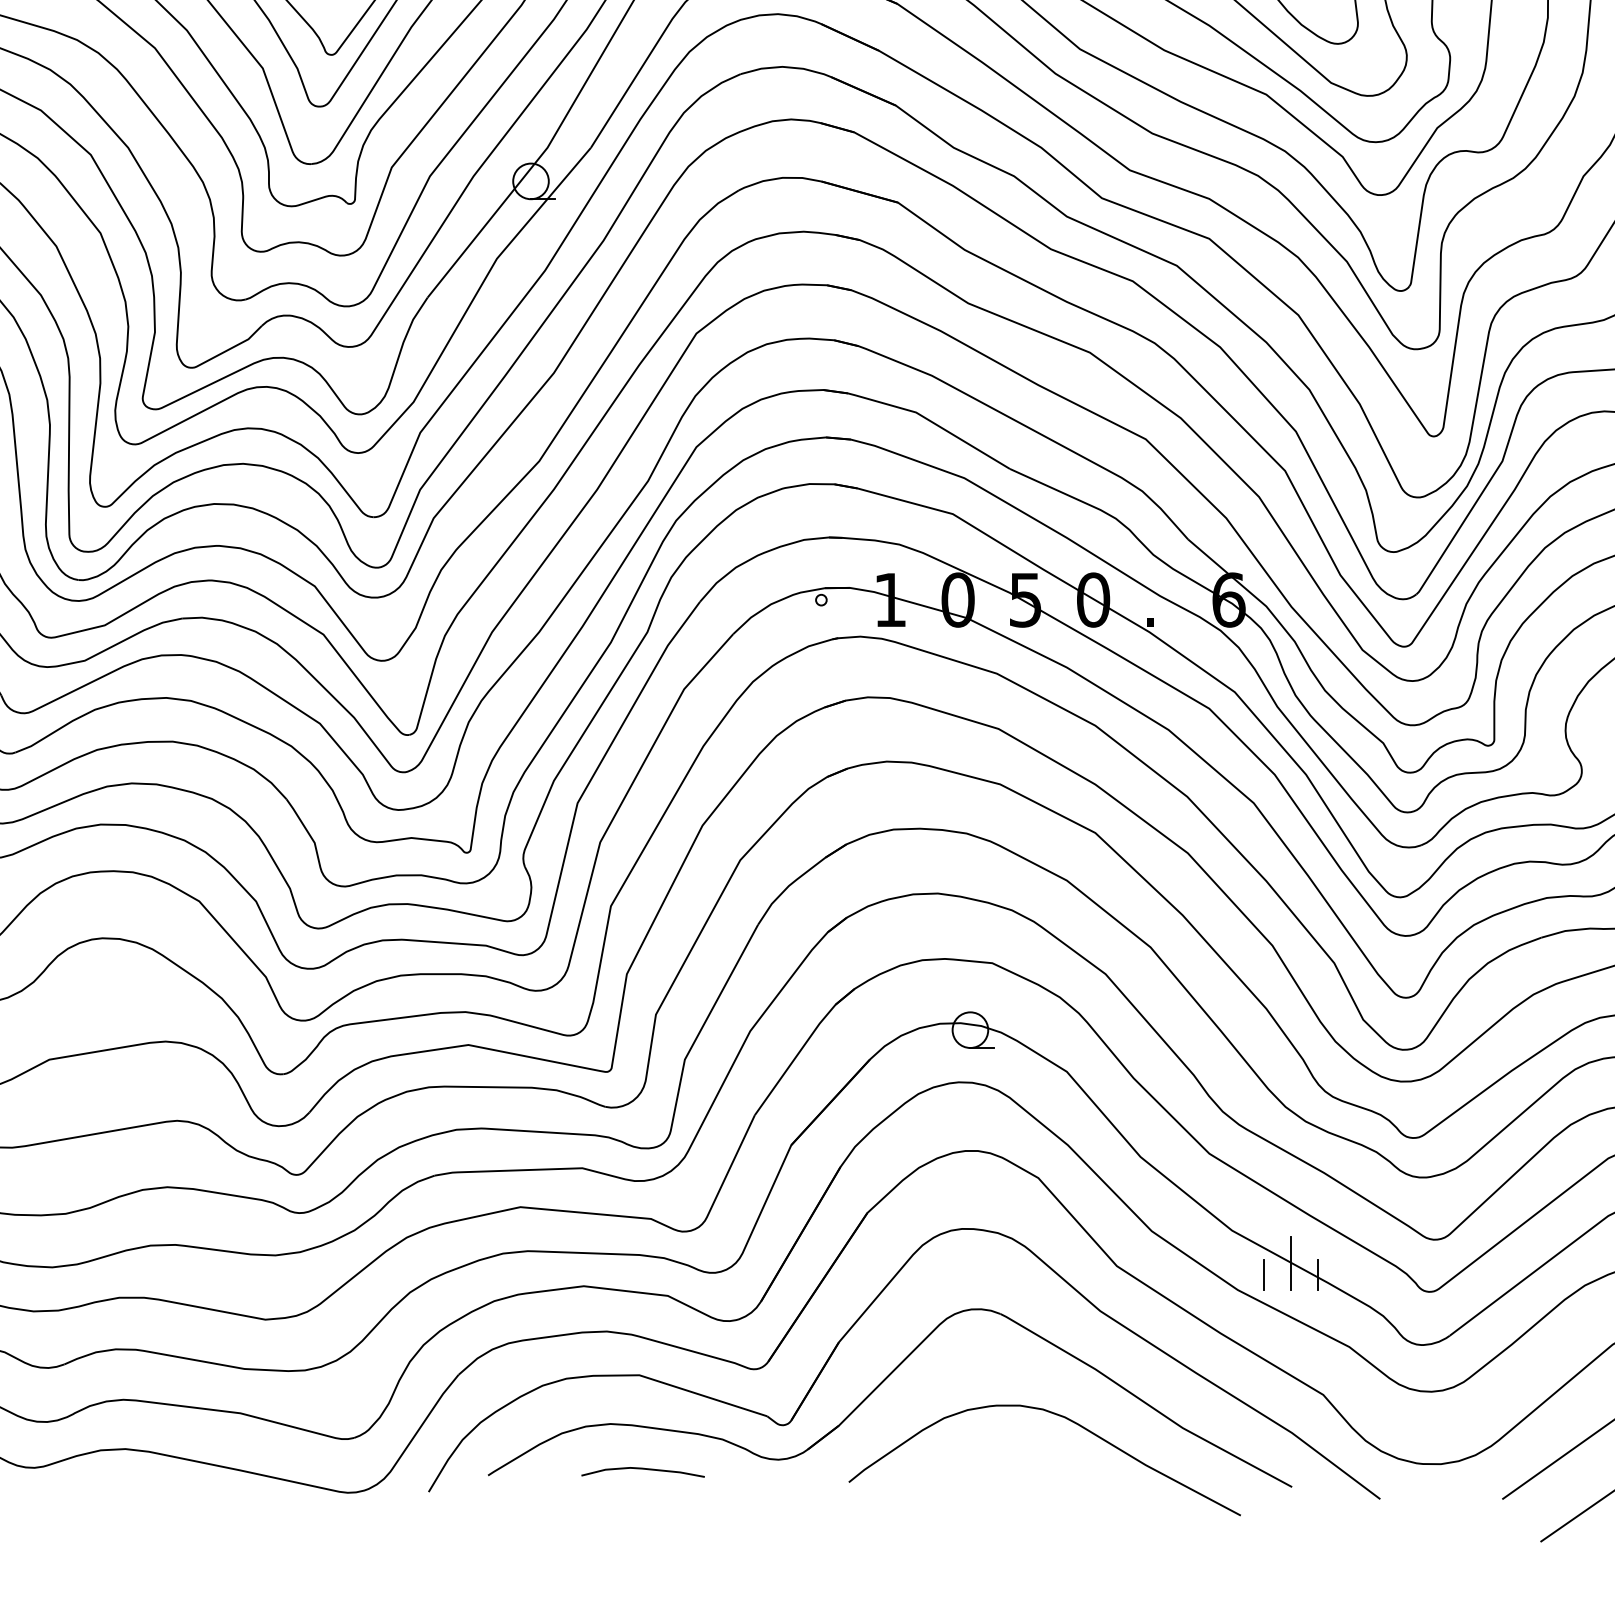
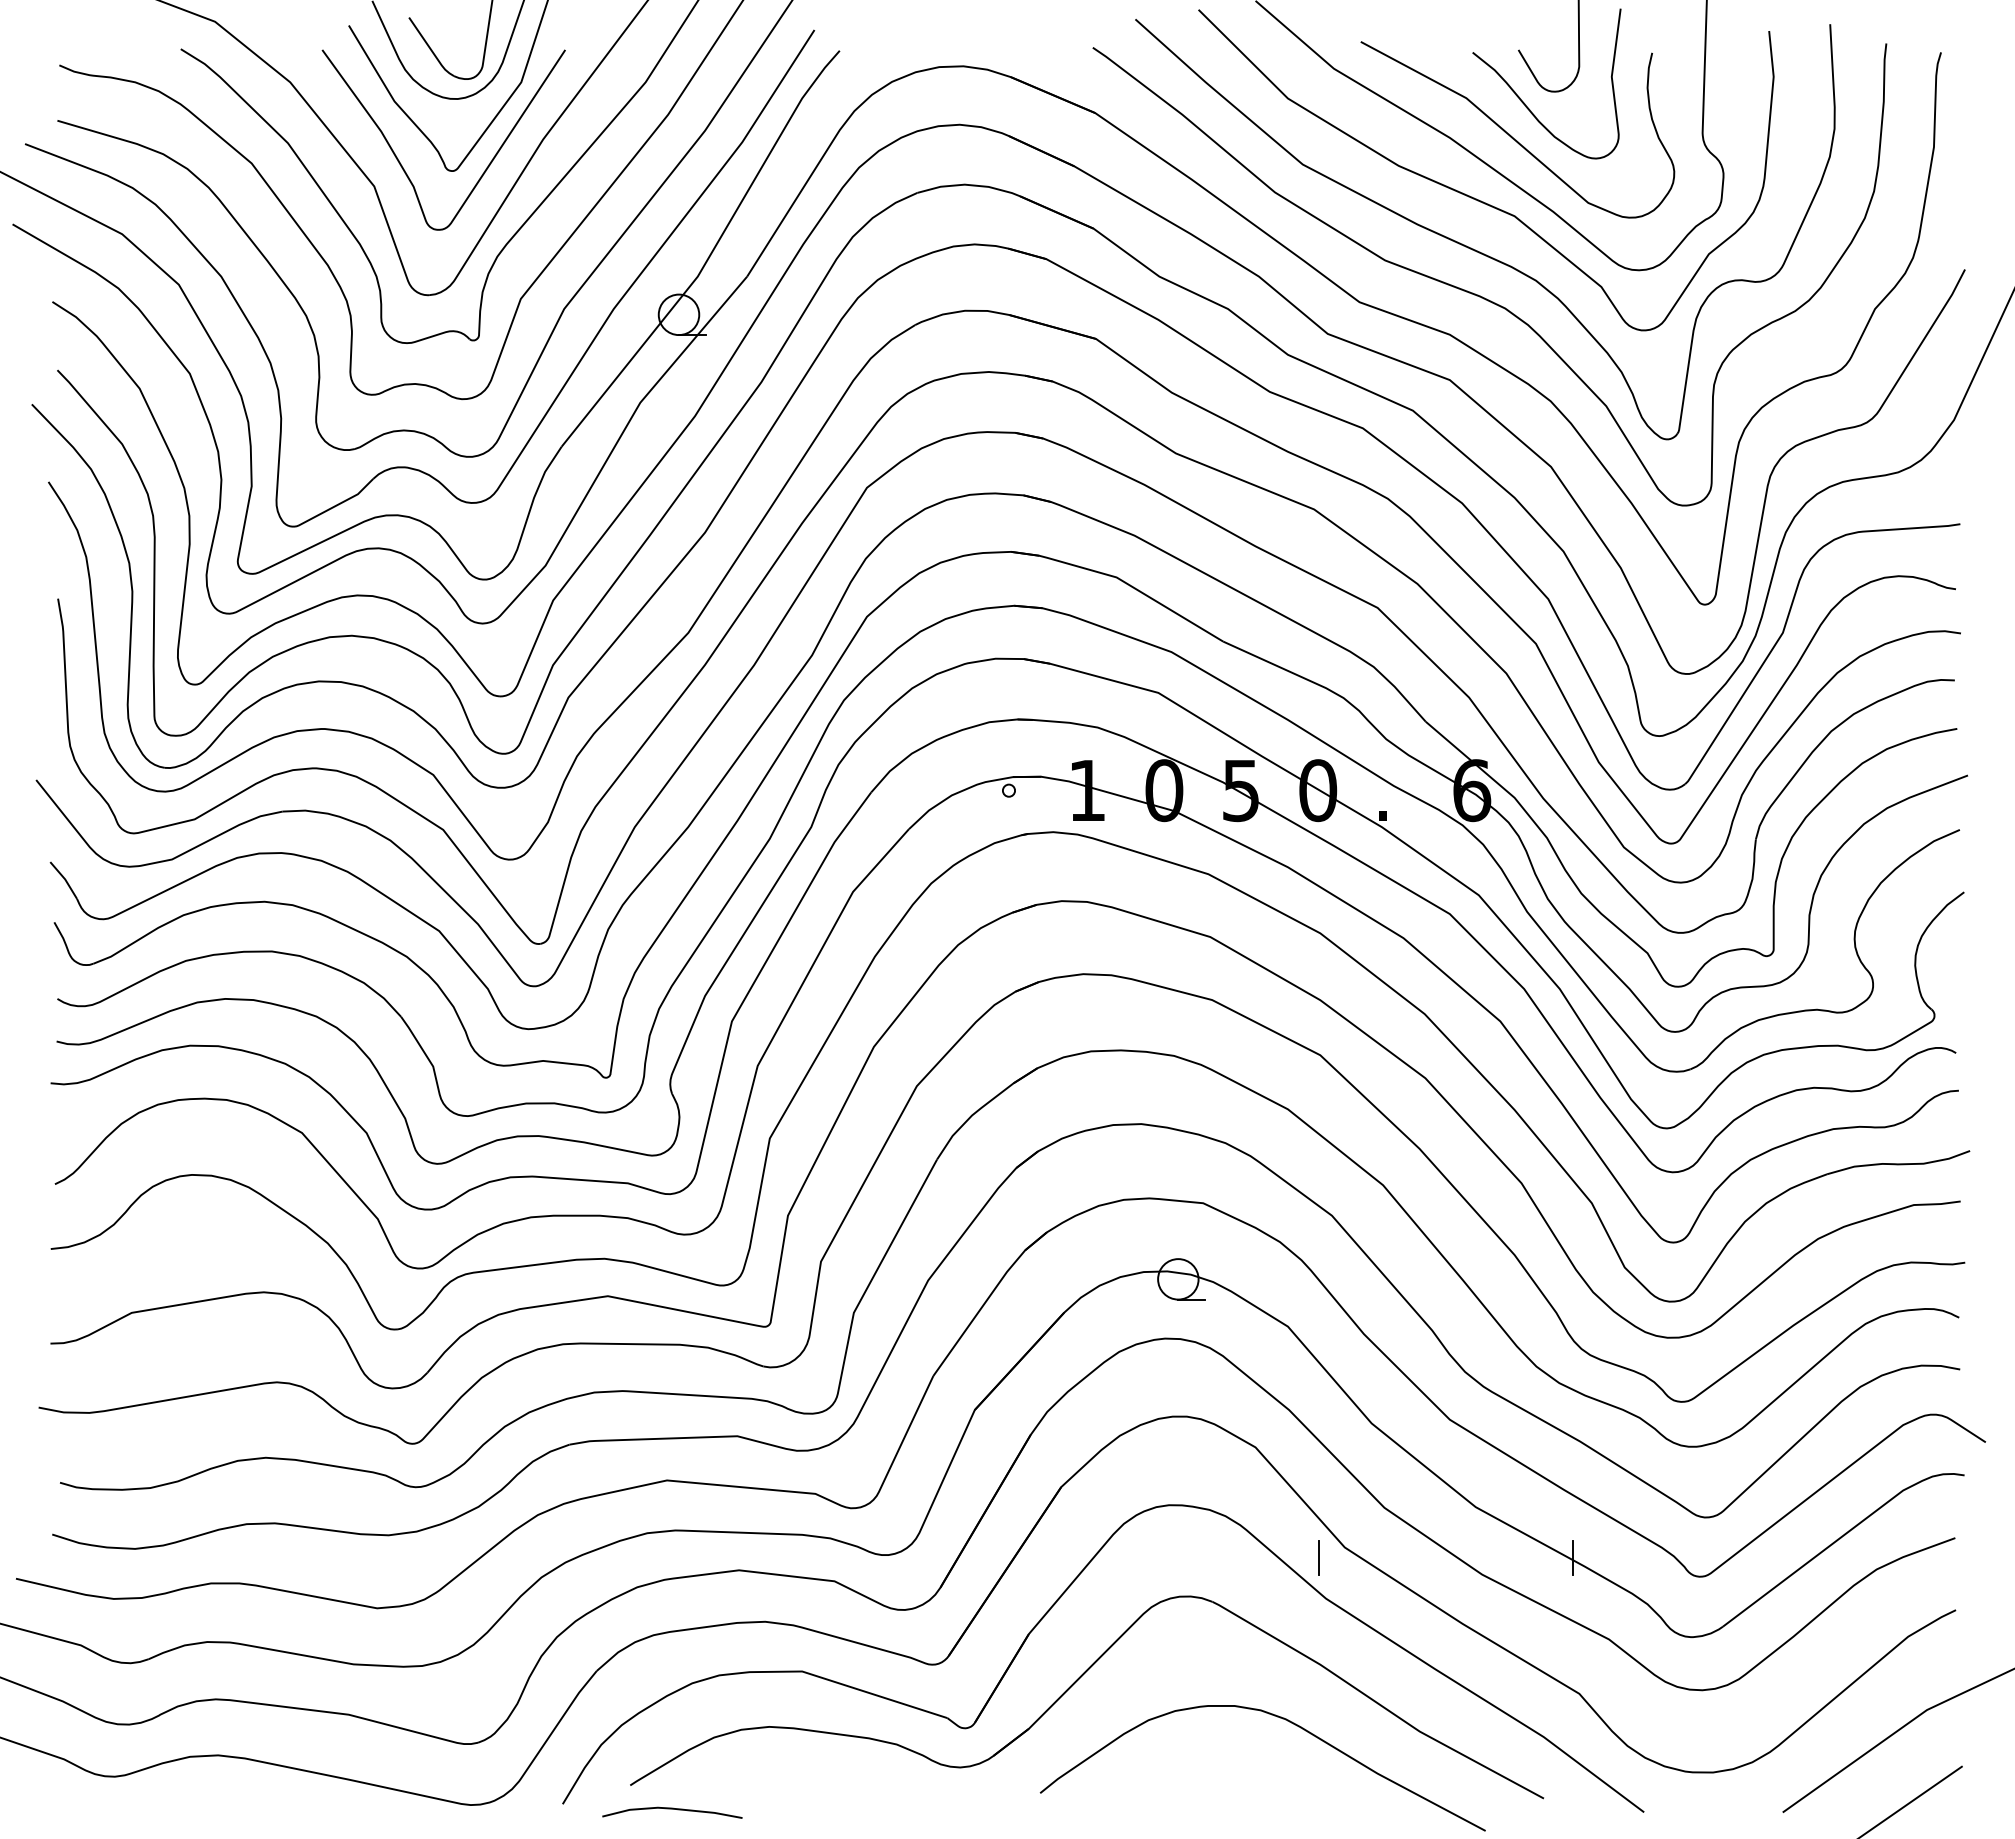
line: (1290, 1263) -> (1542, 1544), removed
line: (1263, 1274) -> (1318, 1557), moved
curve: (643, 1469) -> (672, 1809), moved

